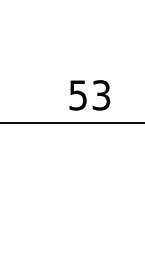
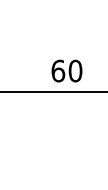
text: (89, 94) -> (66, 70), 53 -> 60

